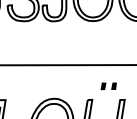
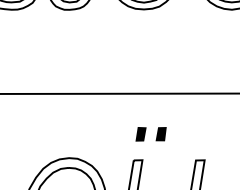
part: (108, 86) -> (150, 134), moved

